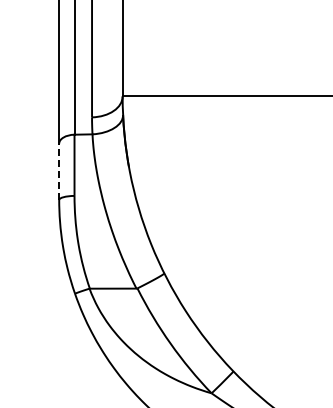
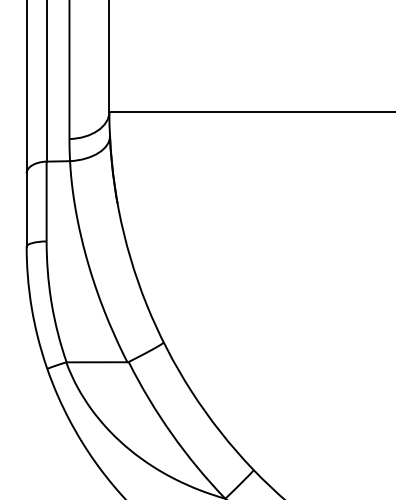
line: (59, 171) -> (27, 209), dashed -> solid

